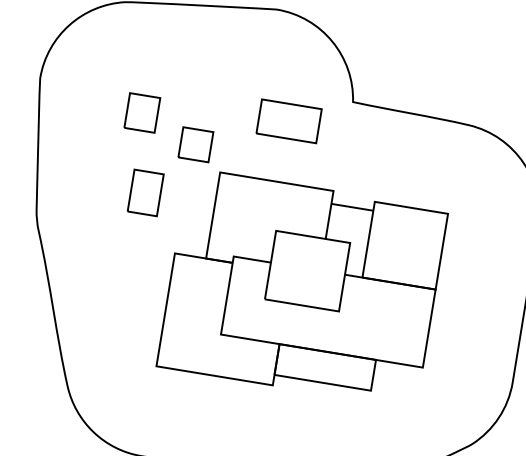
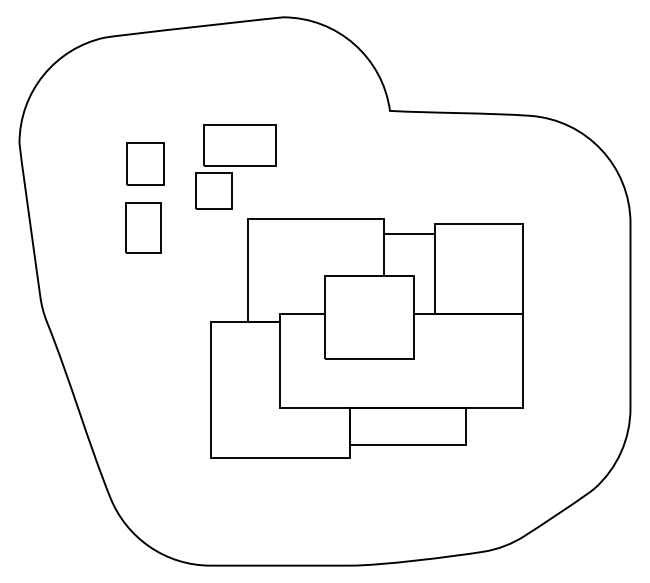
part: (288, 121) -> (239, 145), moved
part: (145, 192) -> (143, 227), moved

